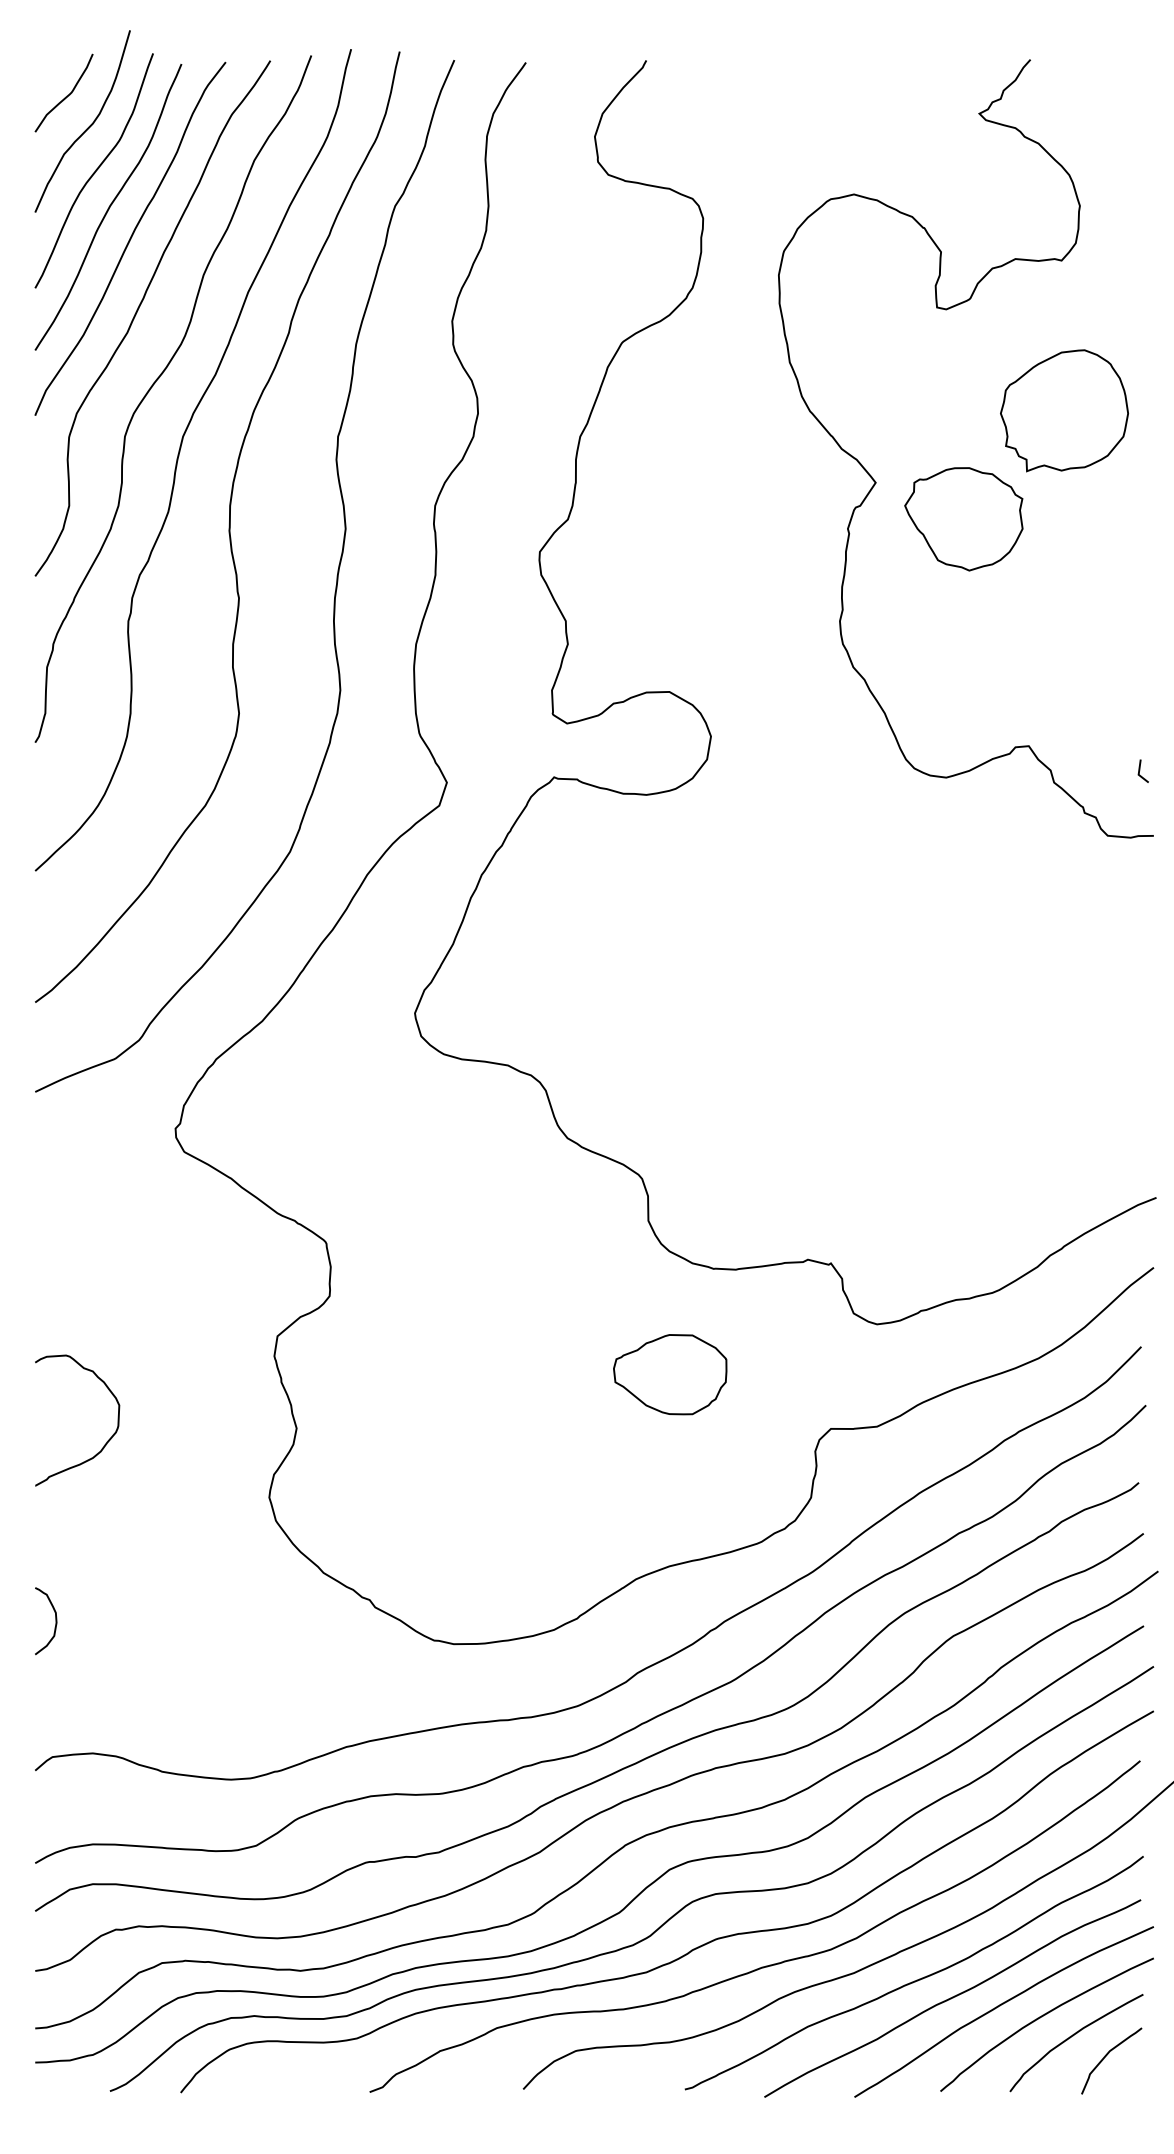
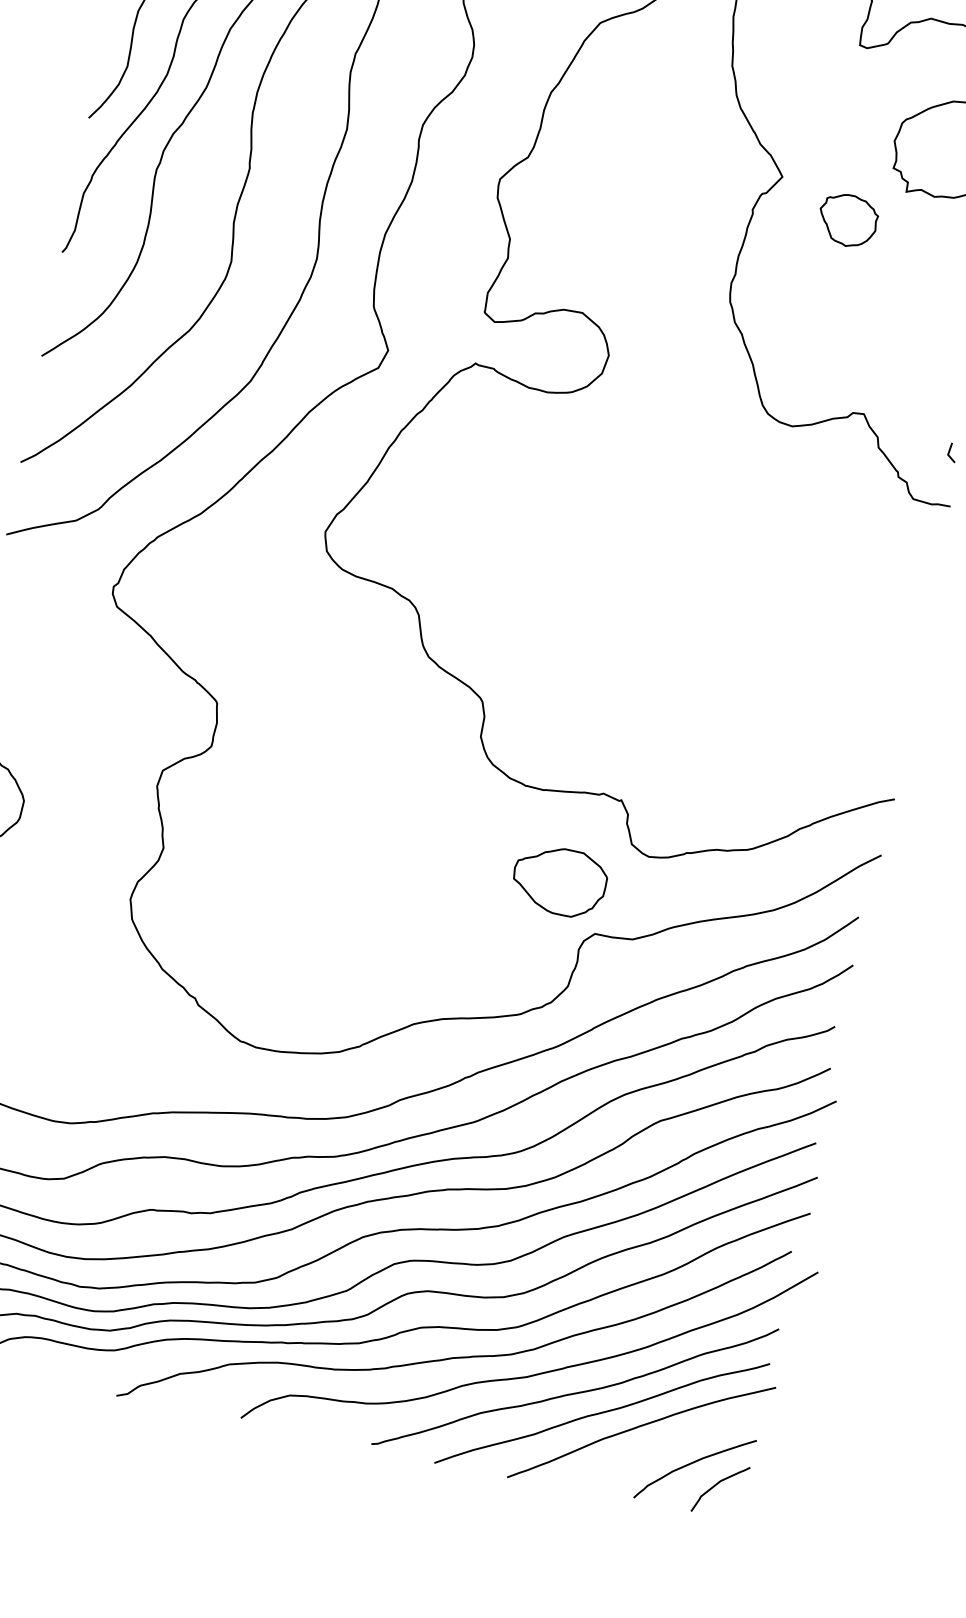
part: (963, 519) -> (847, 220), size x0.6
part: (670, 1374) -> (559, 881), moved
curve: (1042, 2017) -> (671, 1443), removed

